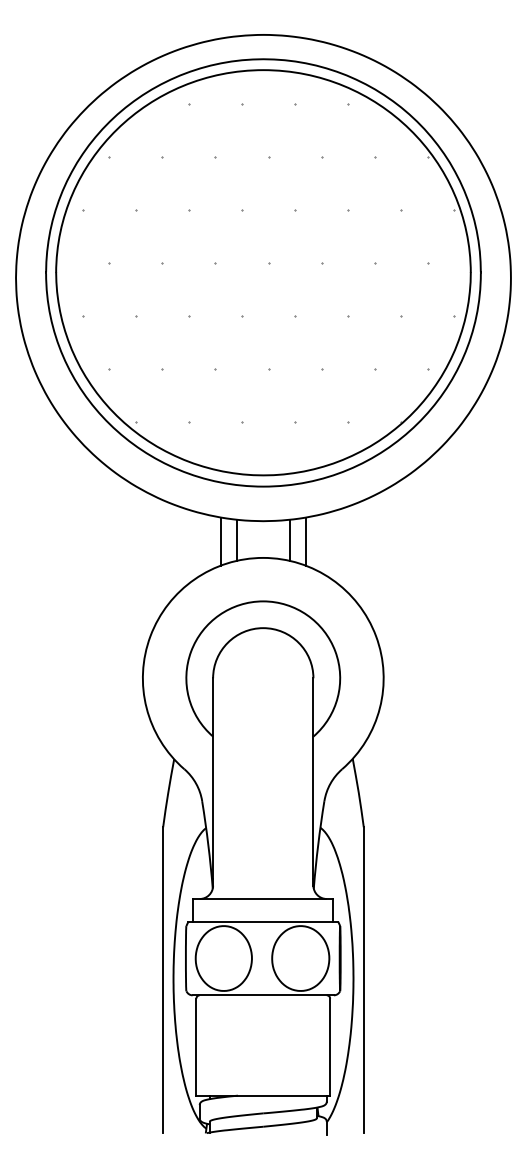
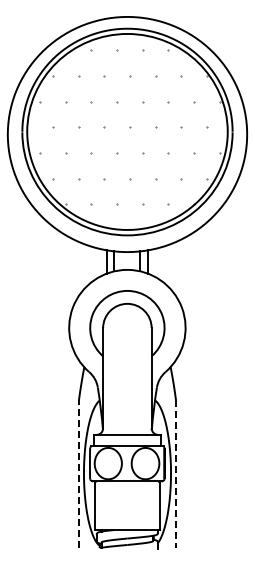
line: (162, 980) -> (78, 474), solid -> dashed
line: (364, 980) -> (176, 474), solid -> dashed

